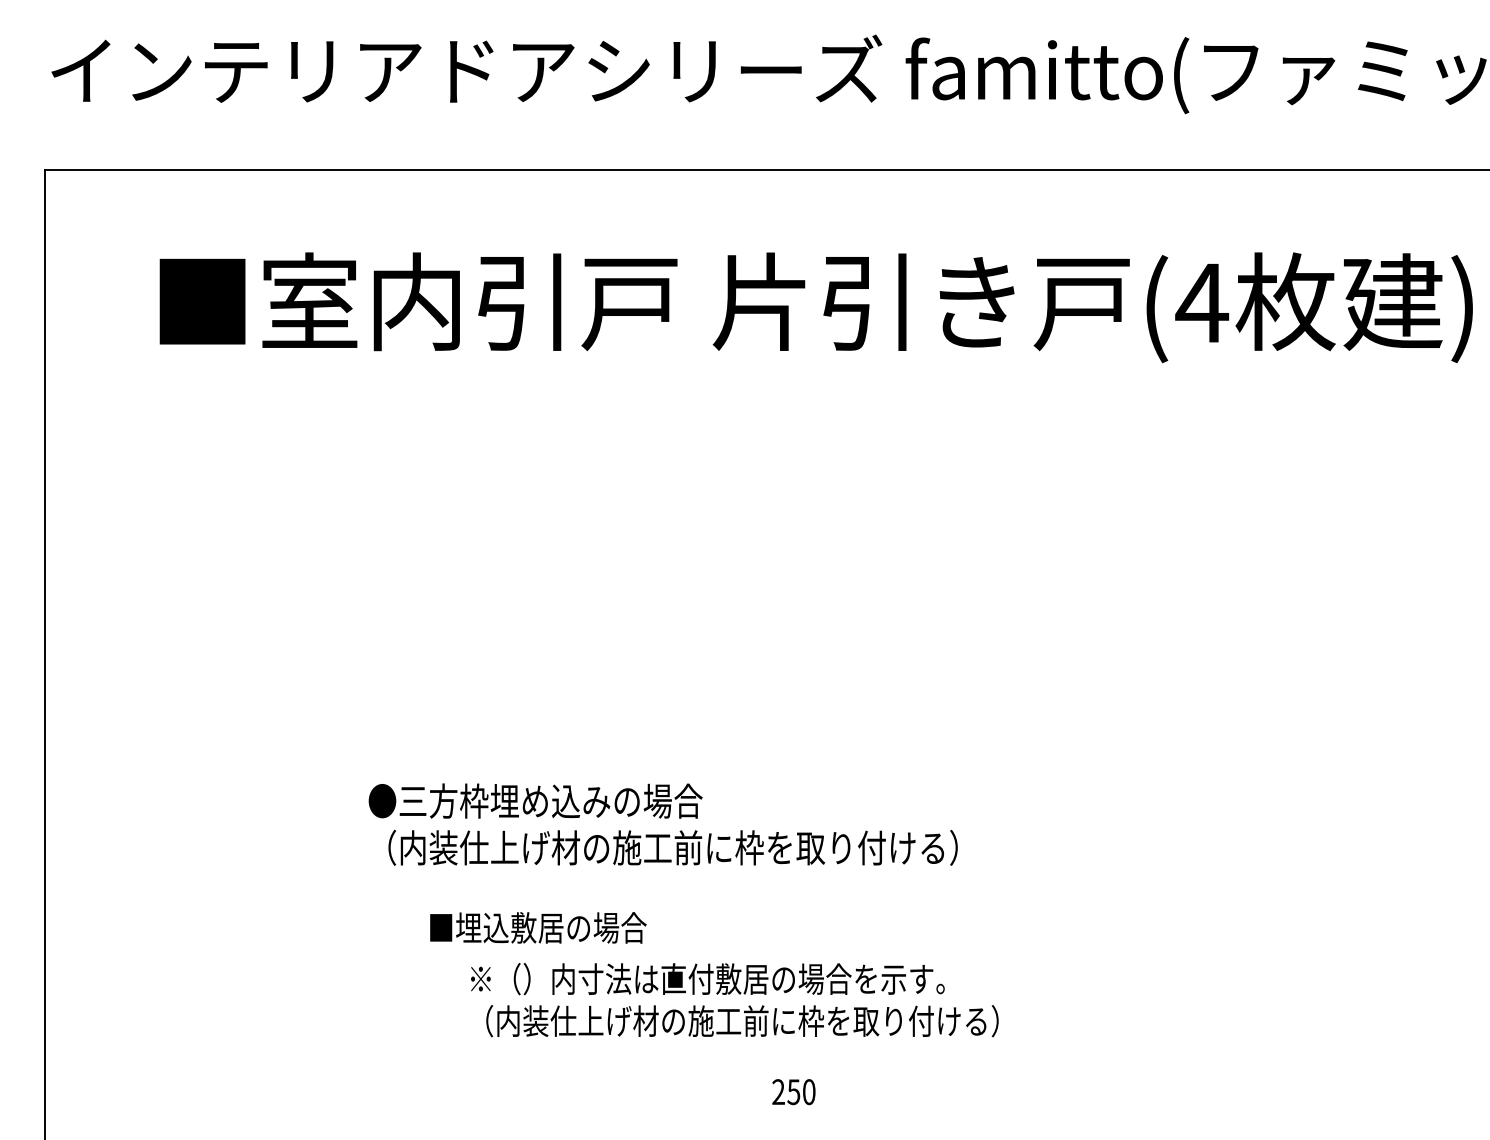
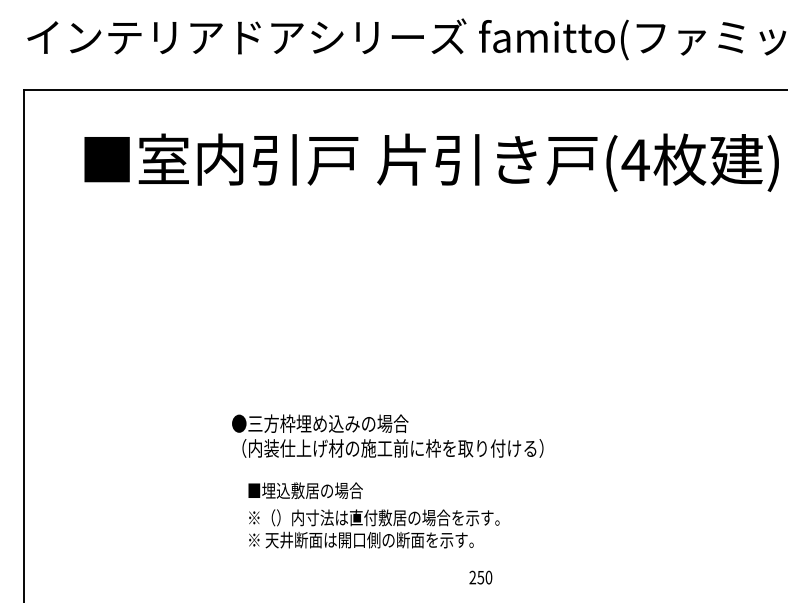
text: (662, 823) -> (387, 435), moved
text: (537, 927) -> (305, 490), moved
text: (734, 1020) -> (388, 539), （内装仕上げ材の施工前に枠を取り付ける） -> ※ 天井断面は開口側の断面を示す。
text: (793, 1091) -> (480, 577), moved

